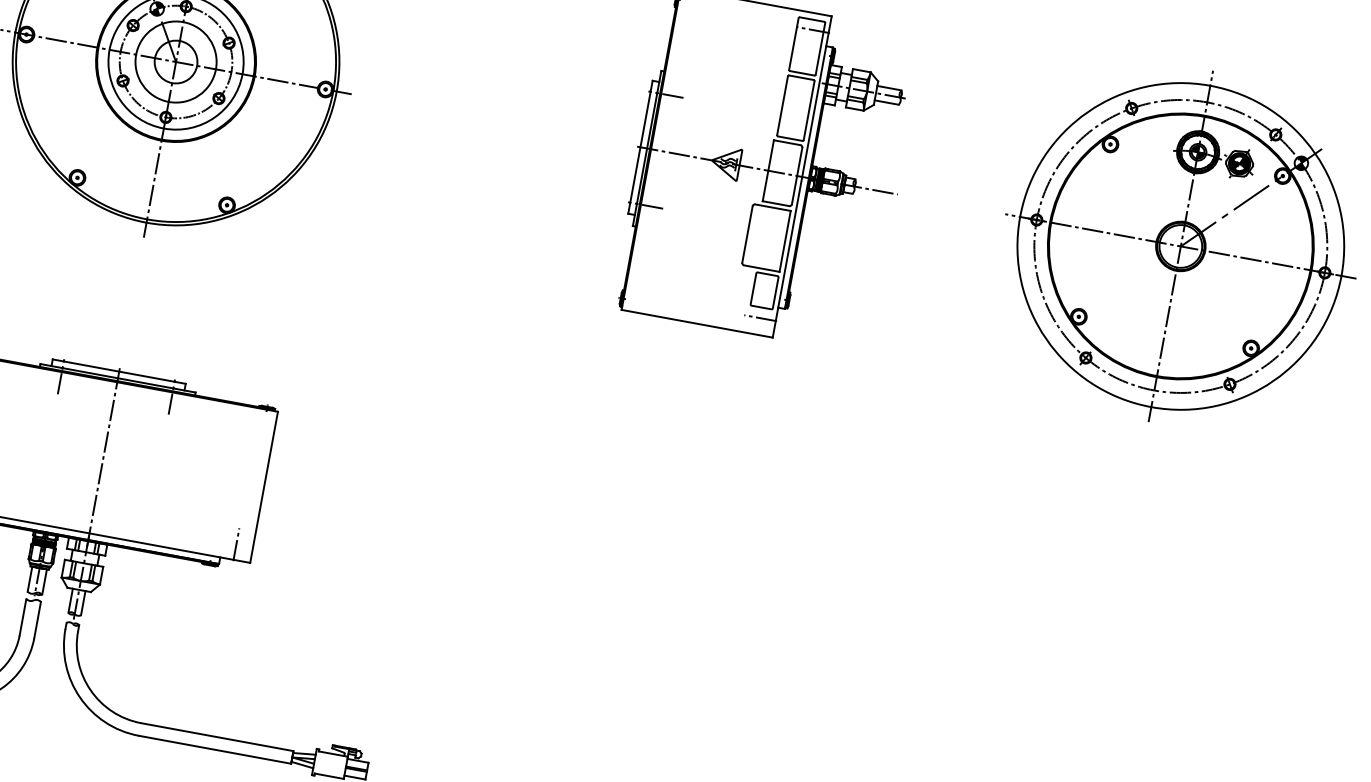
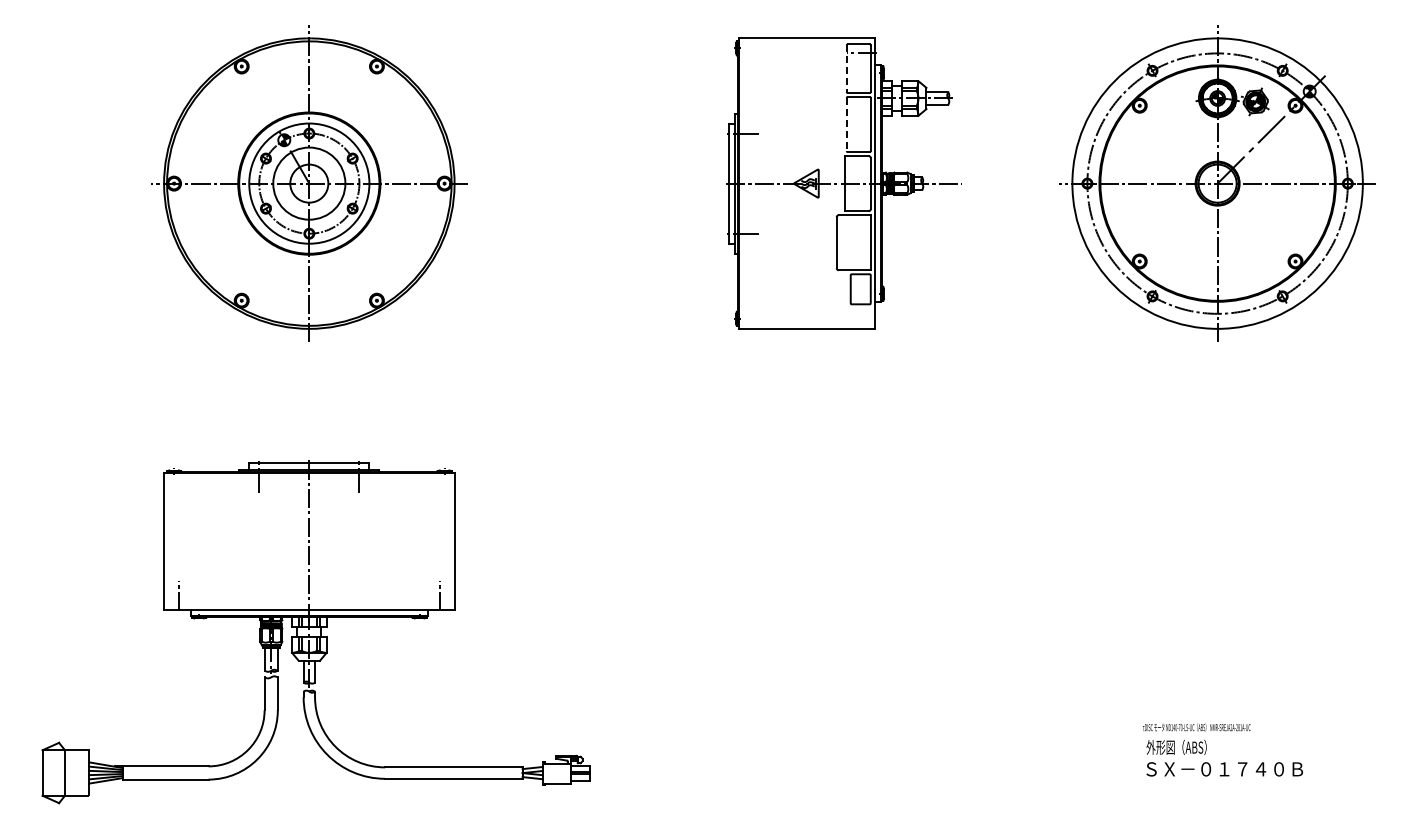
line: (793, 44) -> (846, 69), solid -> dashed
line: (782, 105) -> (846, 124), solid -> dashed
line: (760, 317) -> (861, 313), removed

